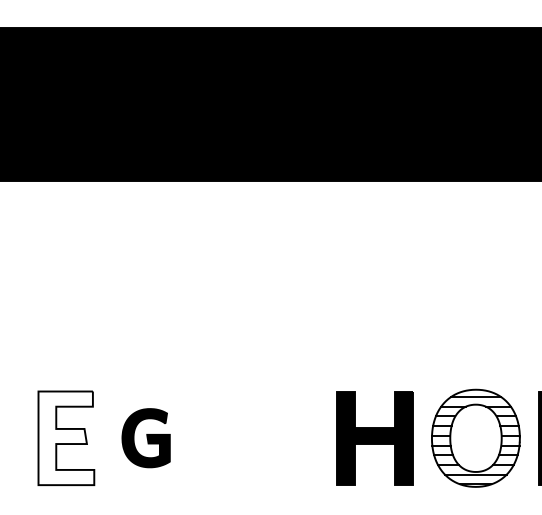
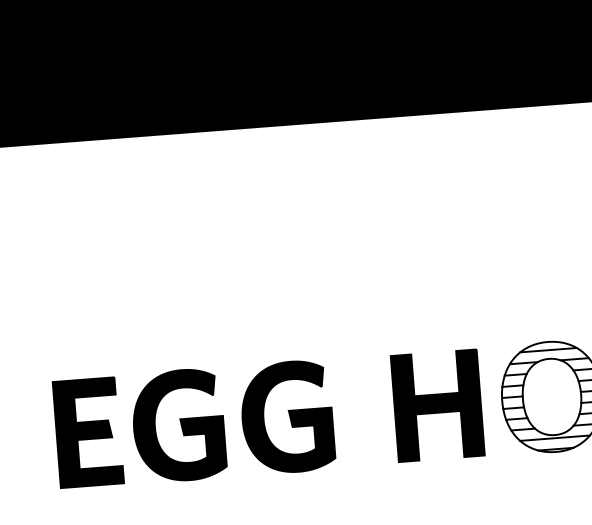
part: (145, 437) -> (177, 424), size x1.67
part: (241, 437) -> (286, 416), added
fill: (66, 438) -> (88, 432), added

